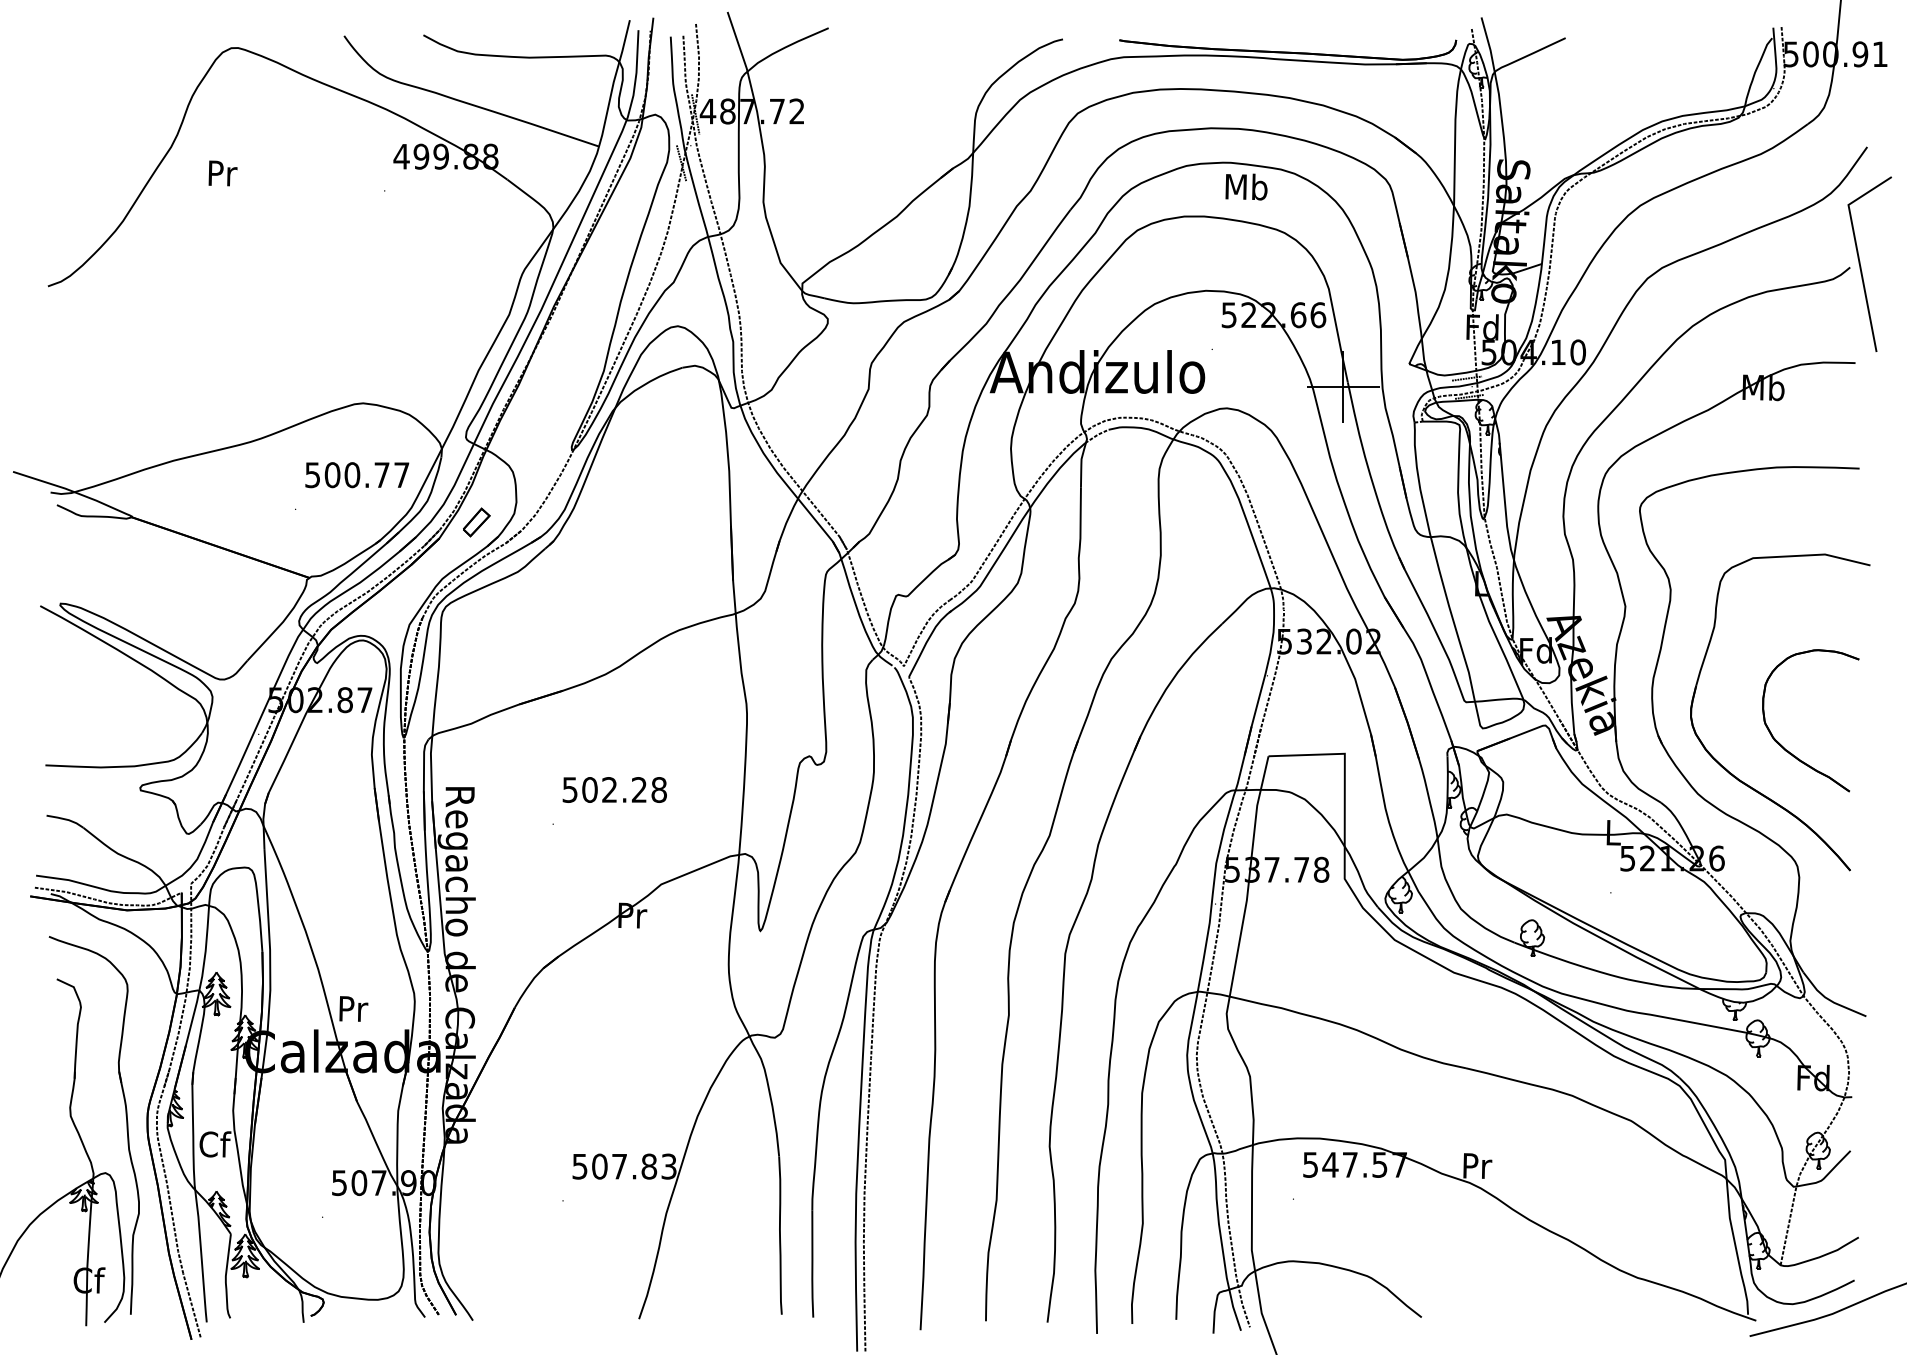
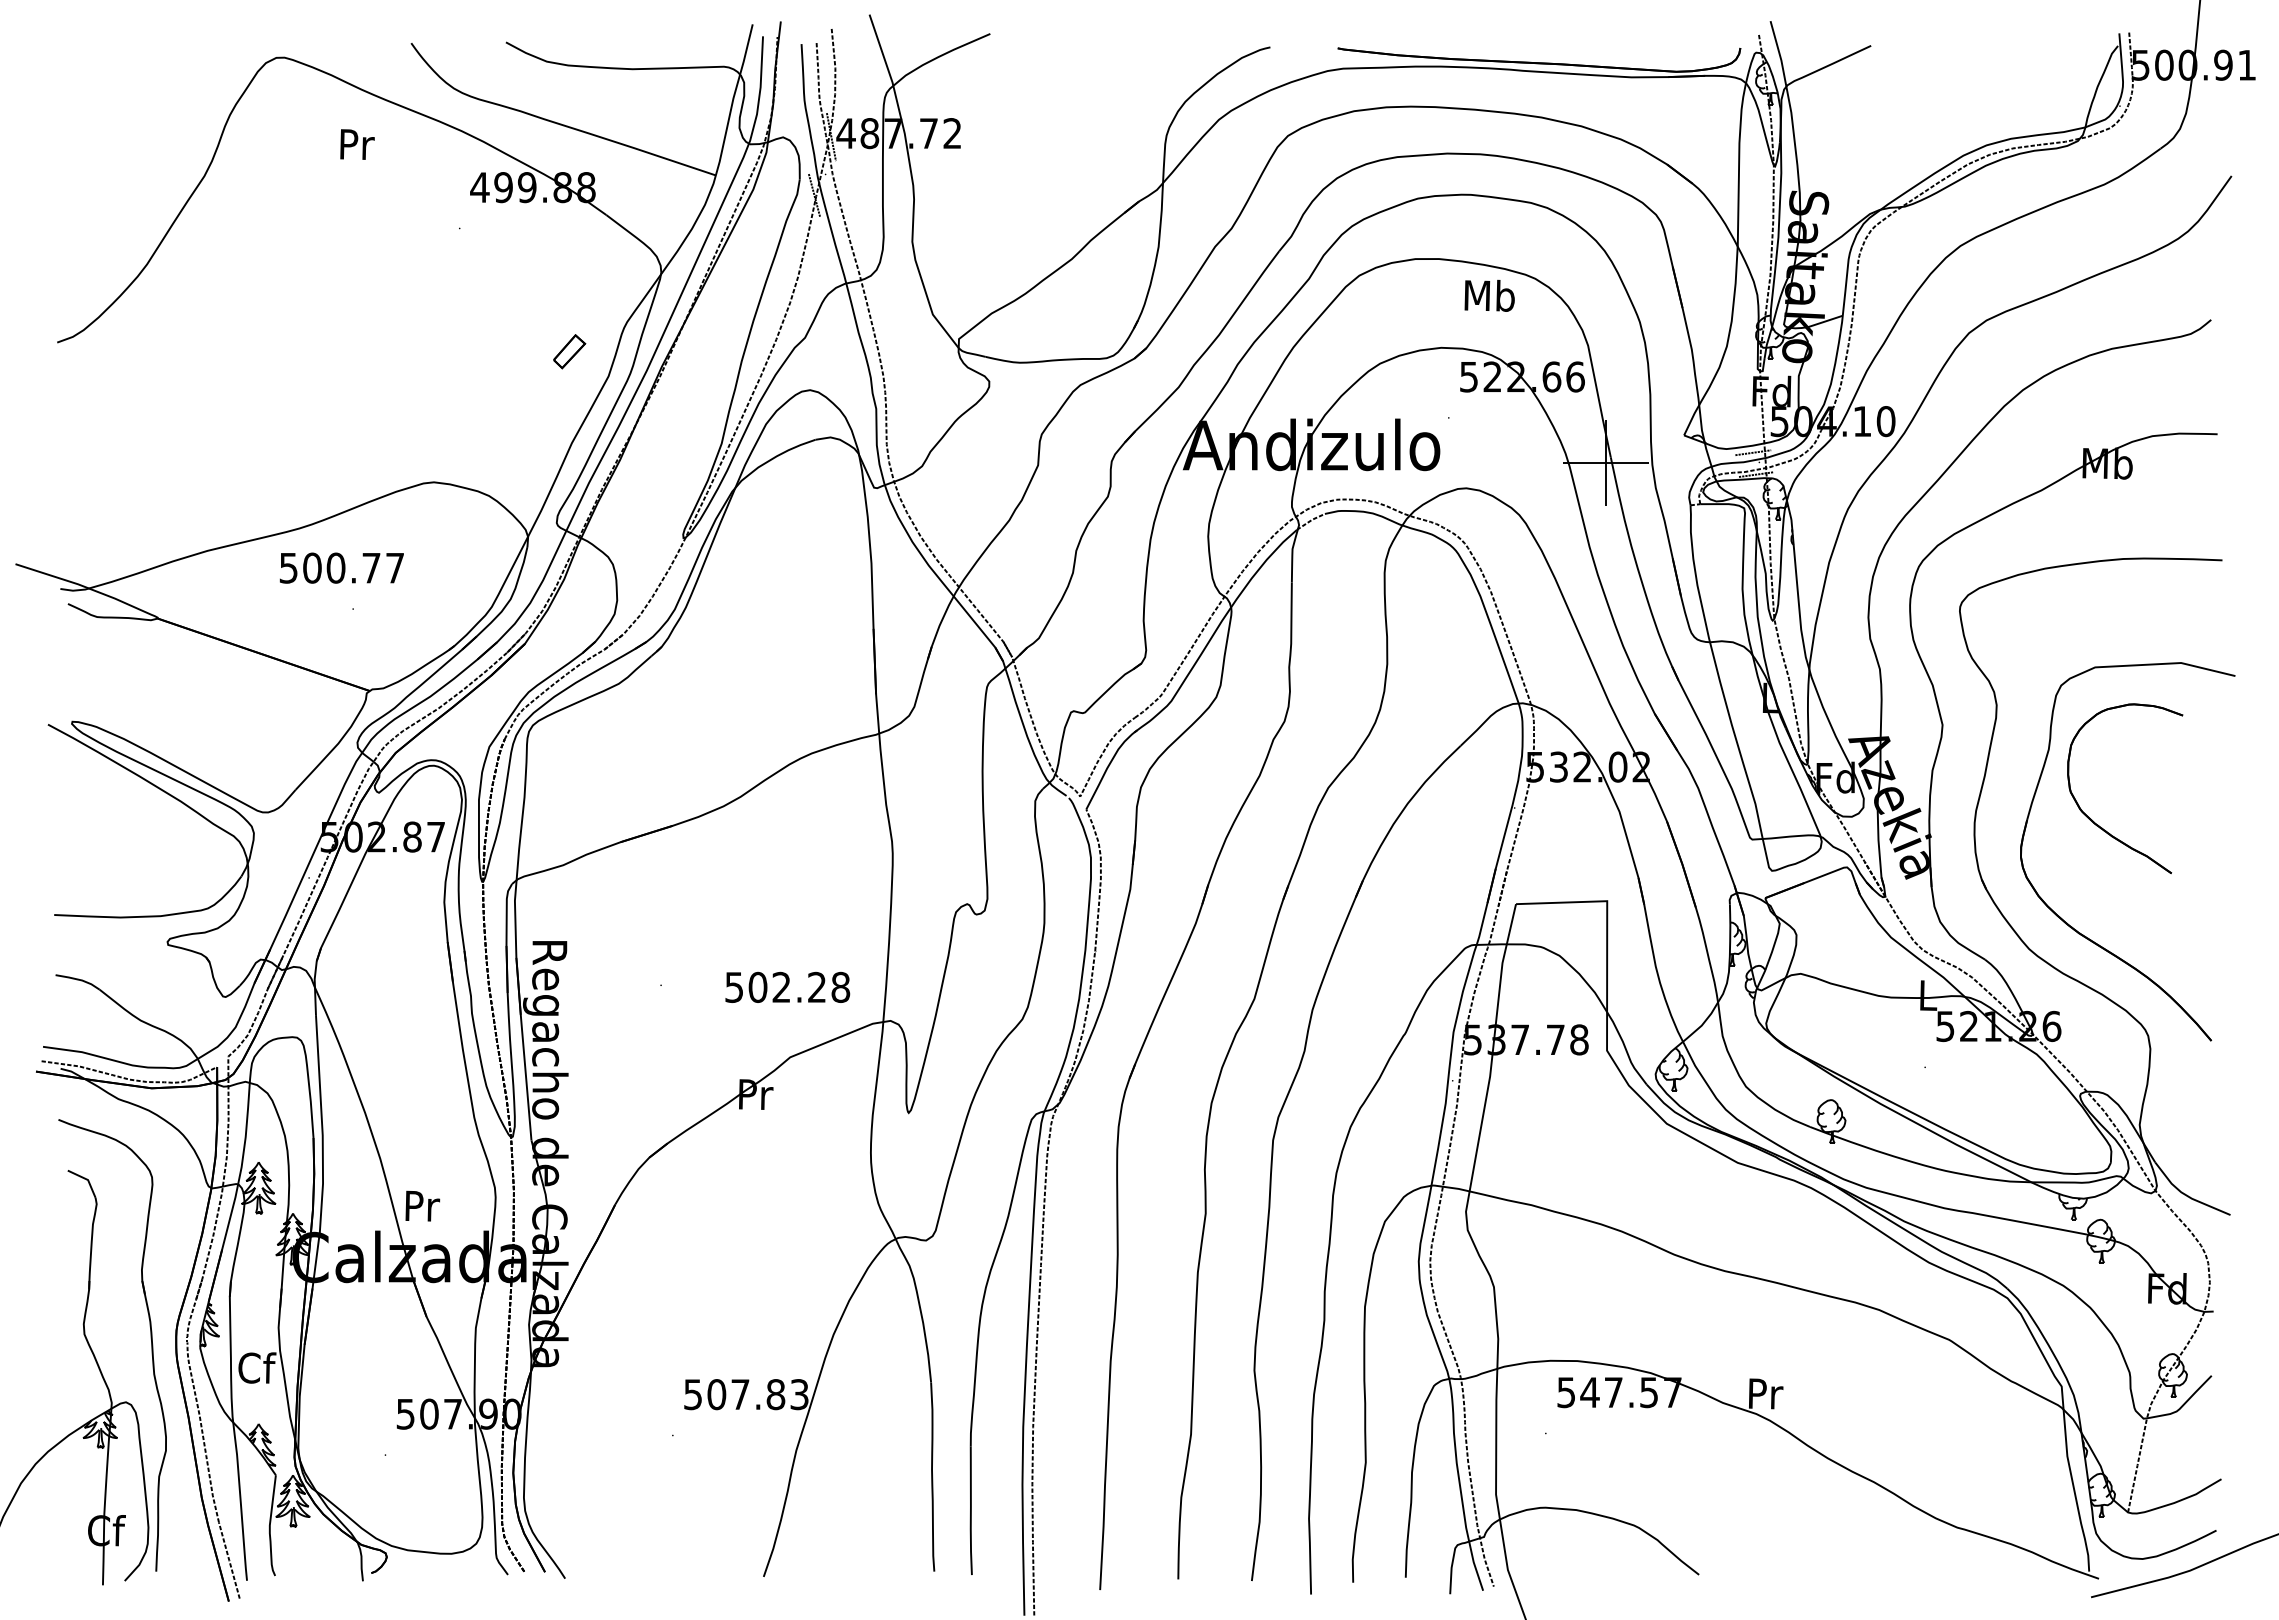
text: (223, 173) -> (357, 144), moved
text: (1246, 186) -> (1489, 295), moved
line: (1861, 266) -> (2224, 318), removed
text: (356, 474) -> (341, 567), moved
part: (476, 522) -> (569, 351), moved
part: (1788, 750) -> (2098, 824), moved
text: (614, 789) -> (787, 986), moved

